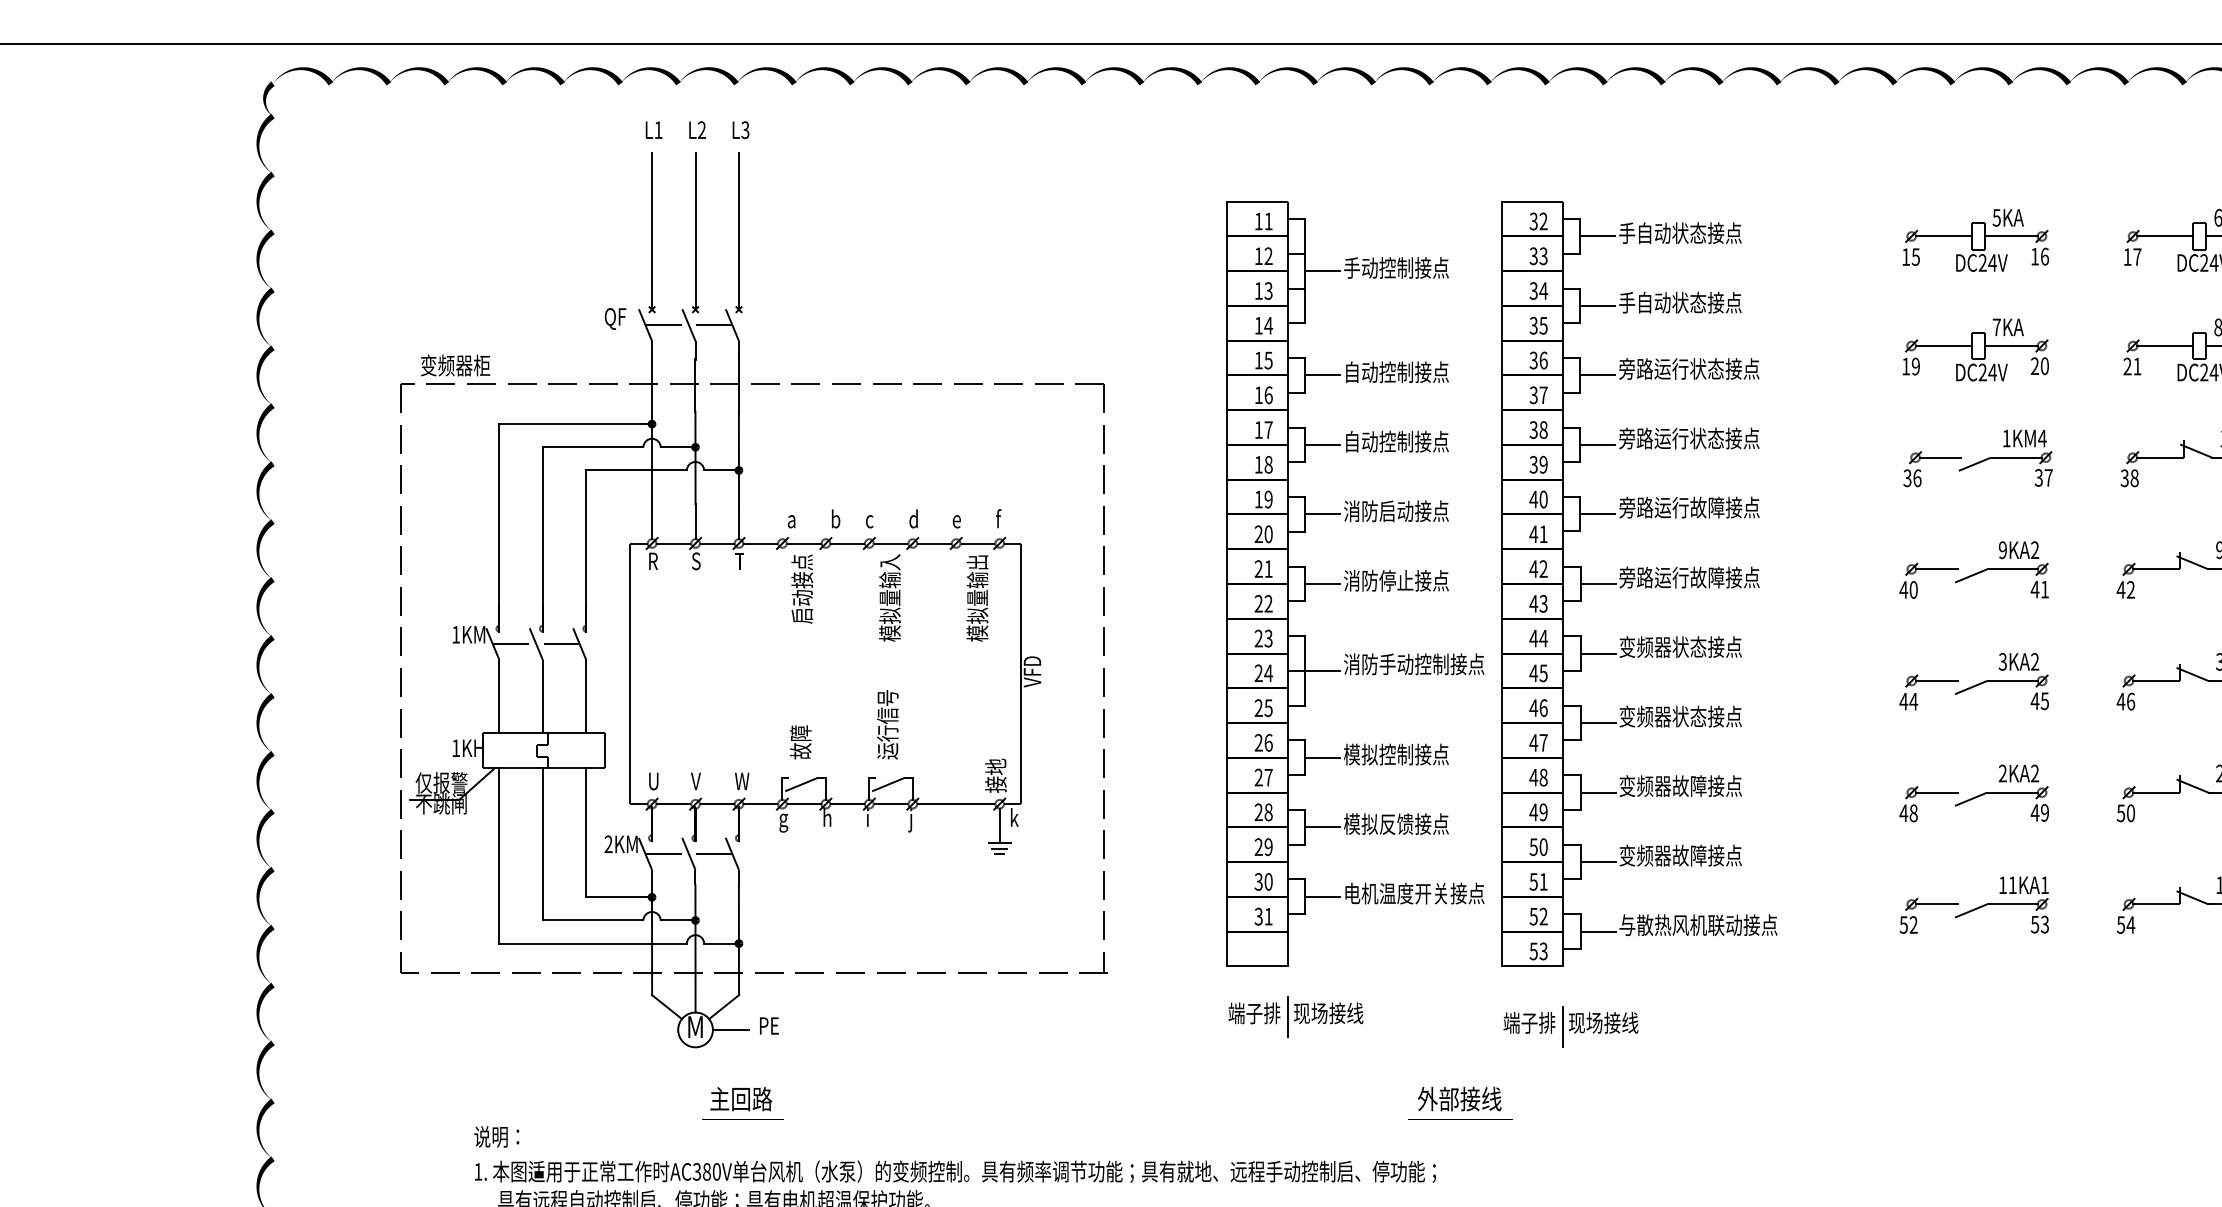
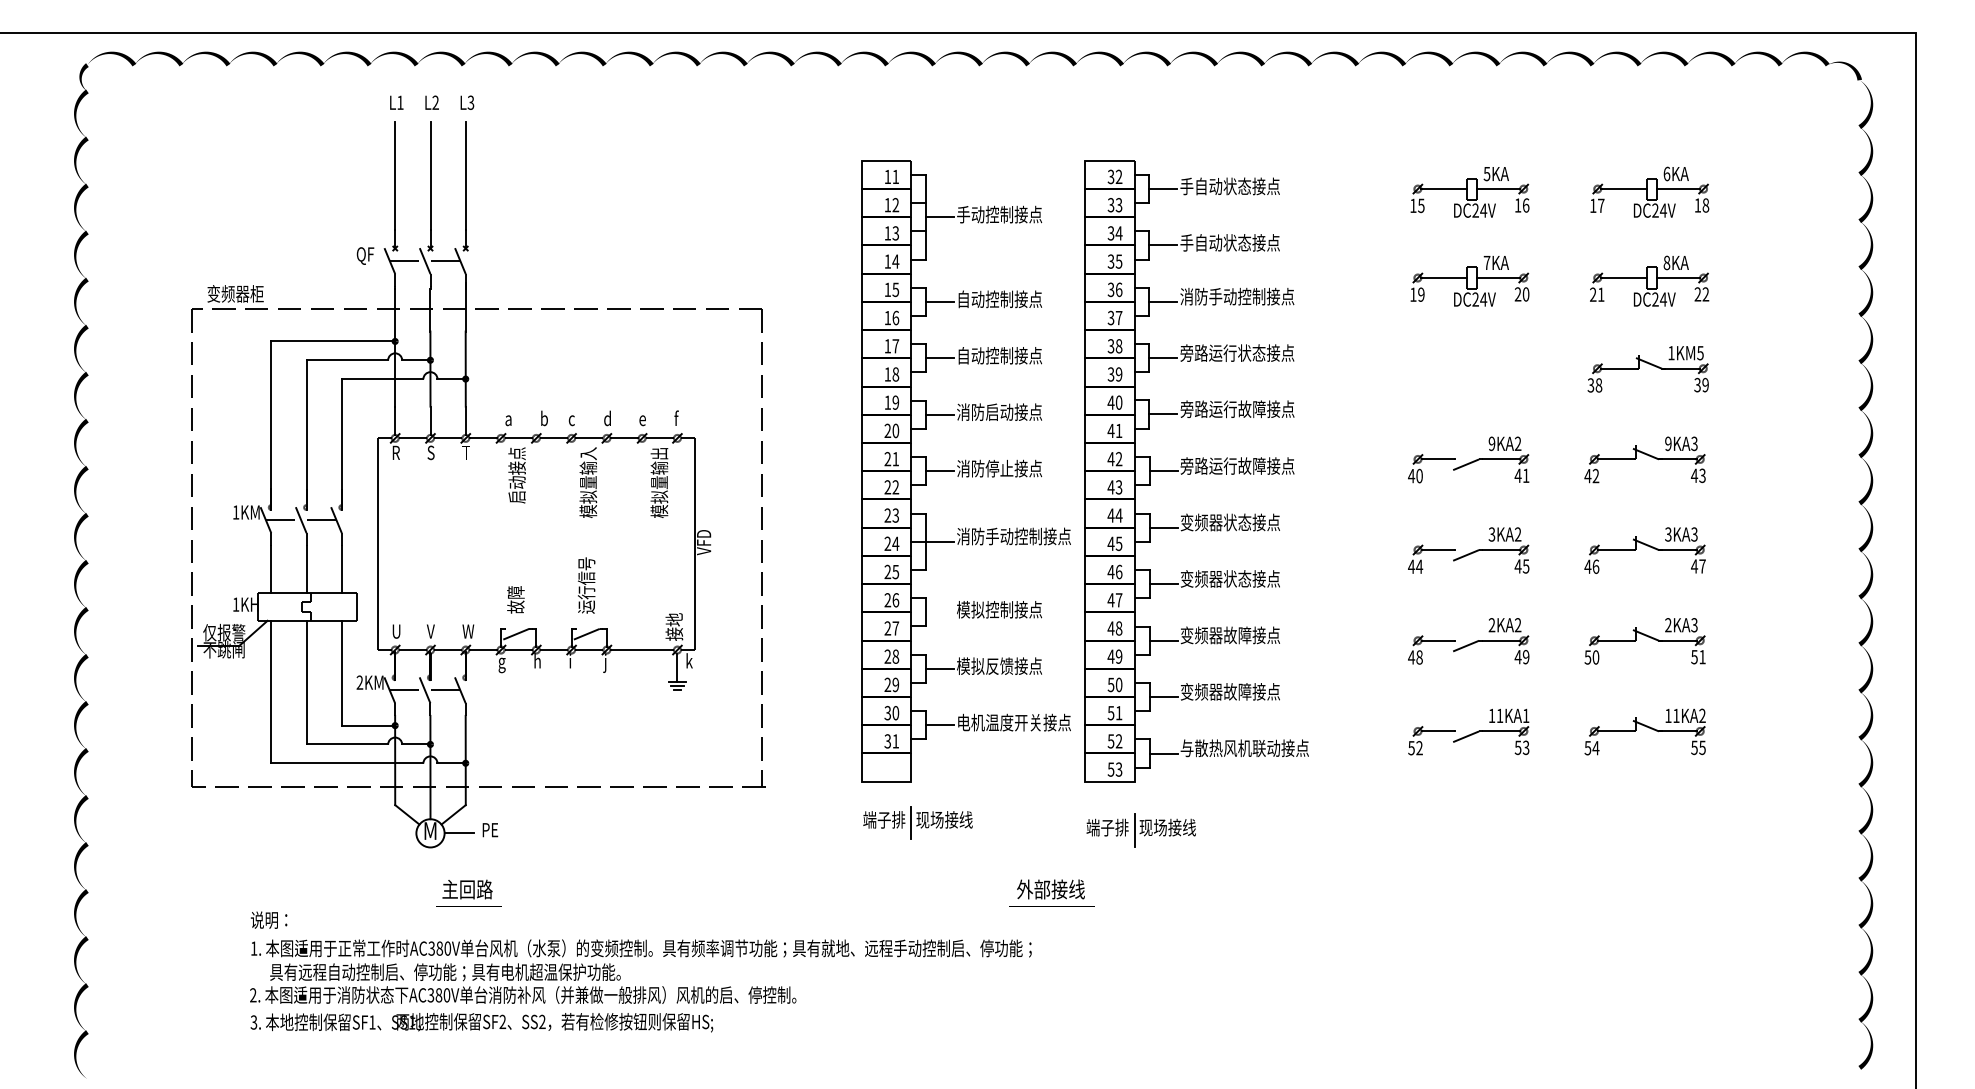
text: (1670, 368) -> (1222, 296), 旁路运行状态接点 -> 消防手动控制接点
part: (1977, 458) -> (1471, 369), removed
line: (1322, 757) -> (939, 612), removed

